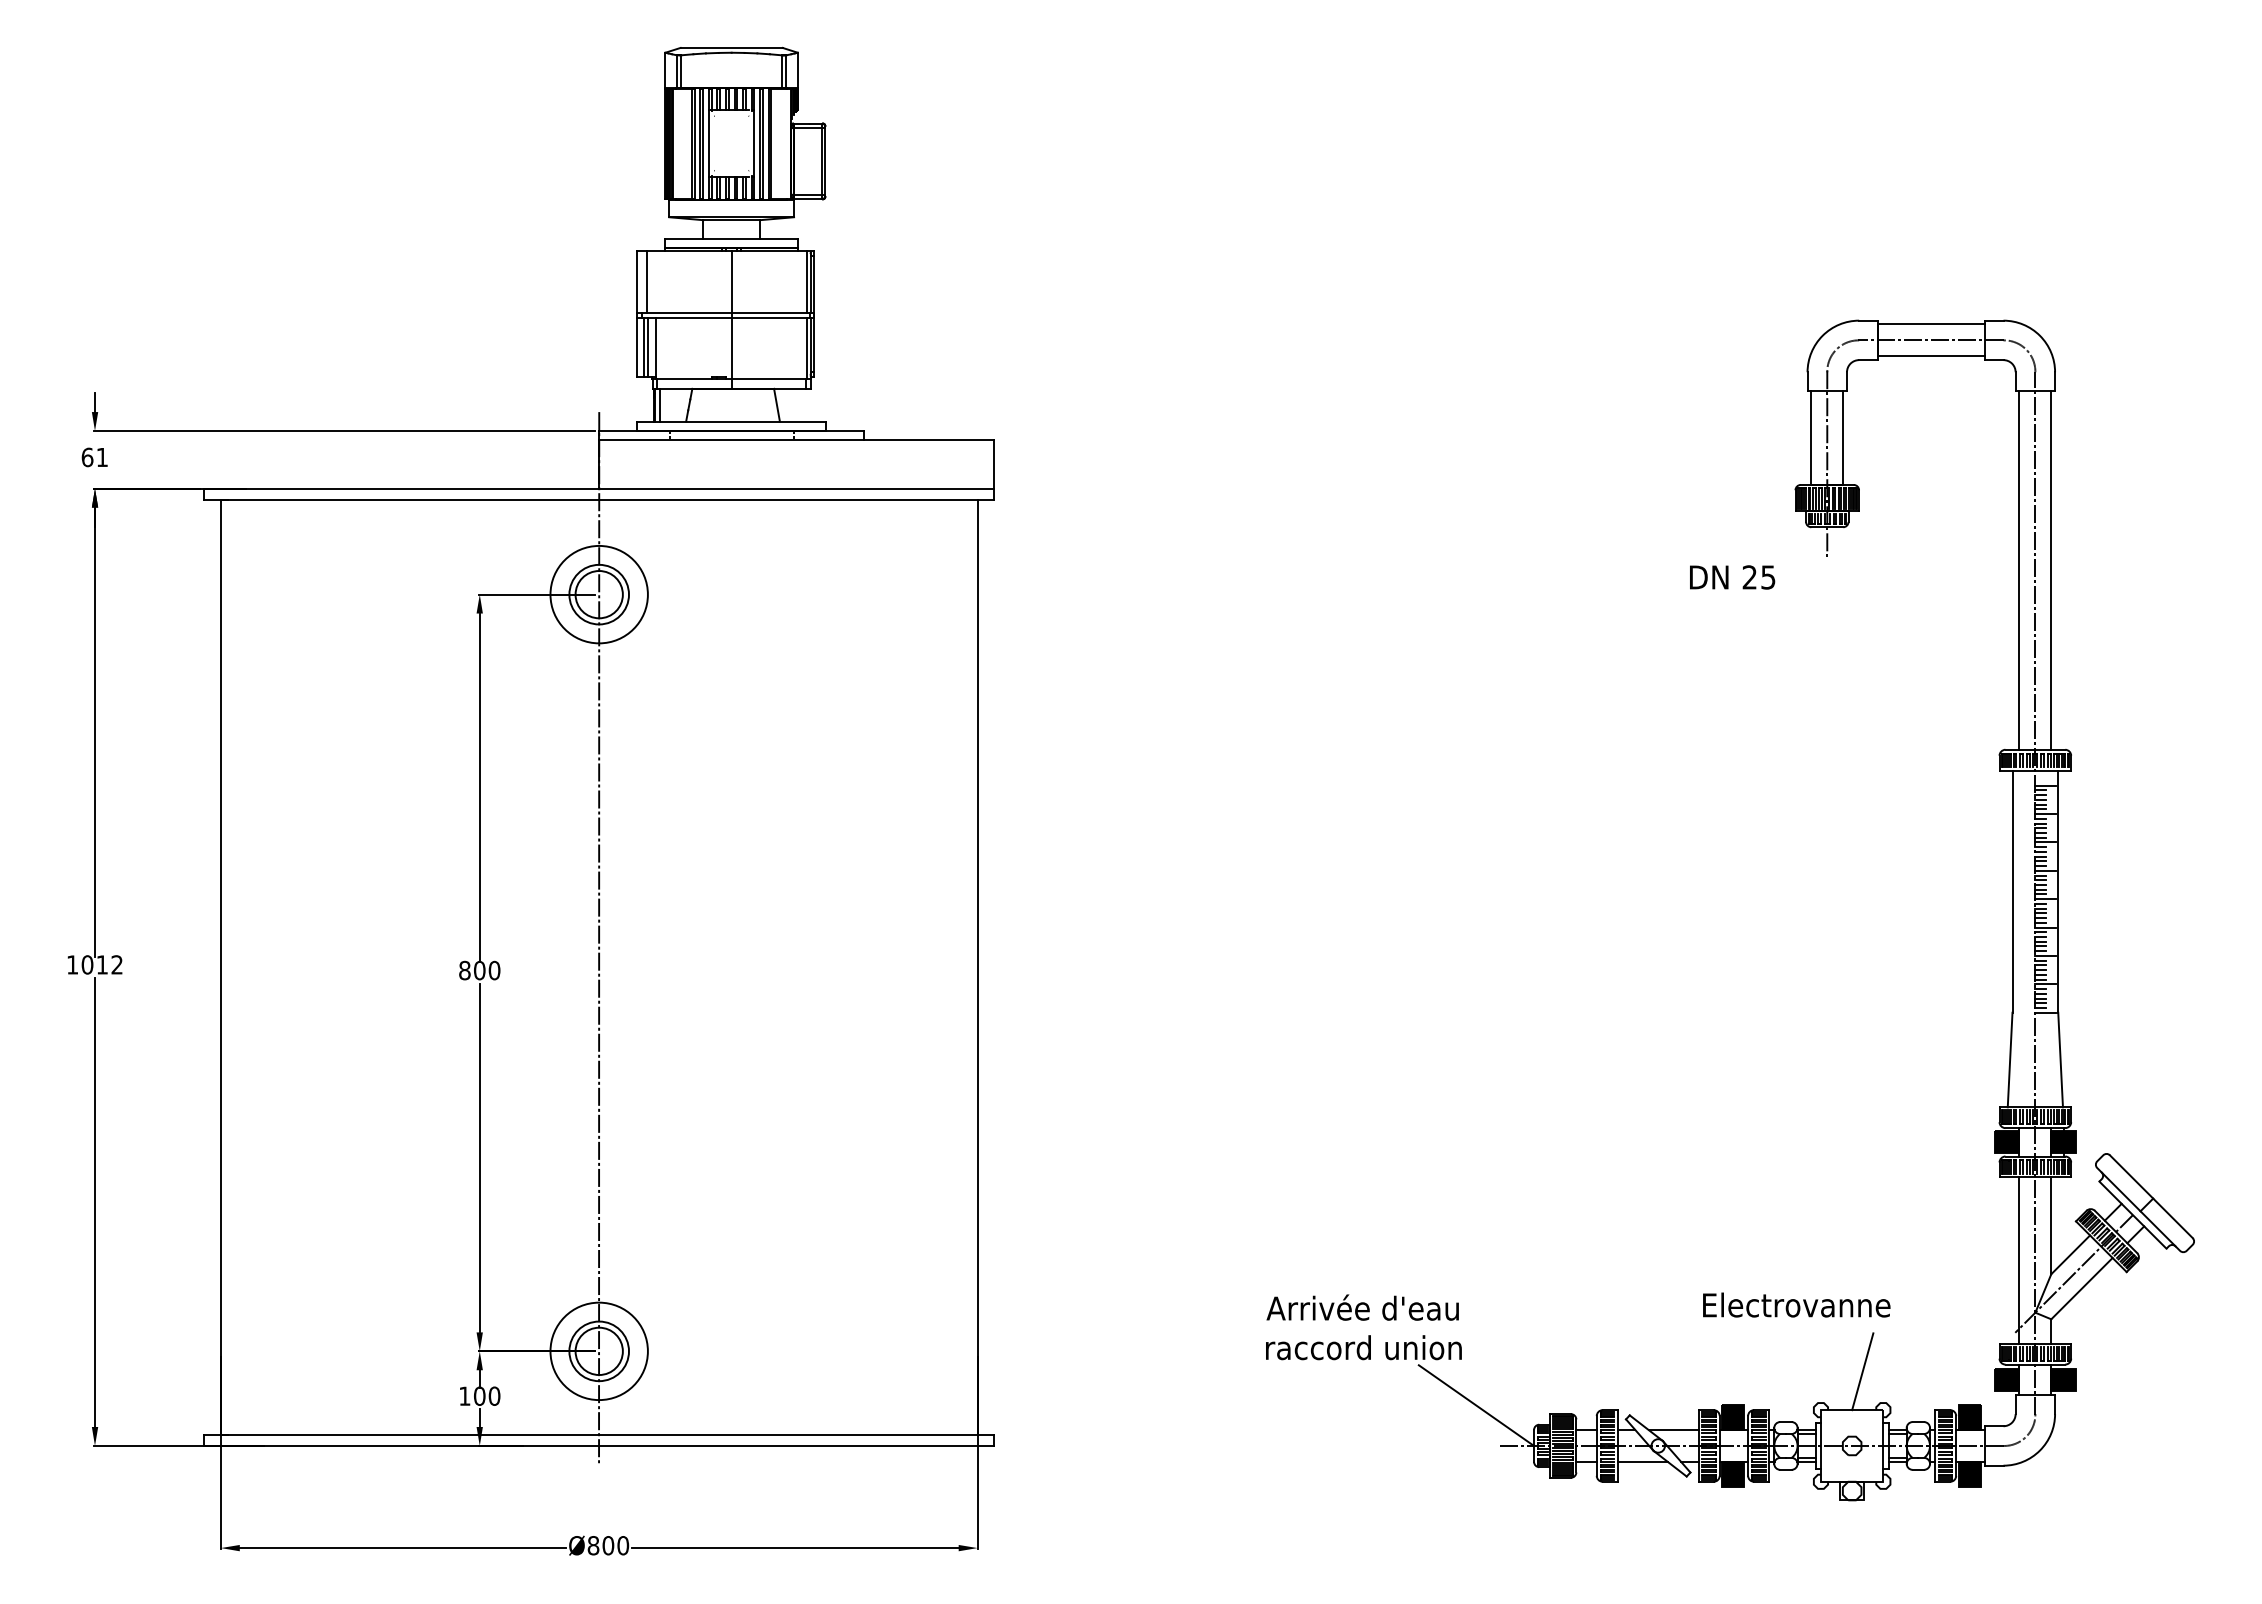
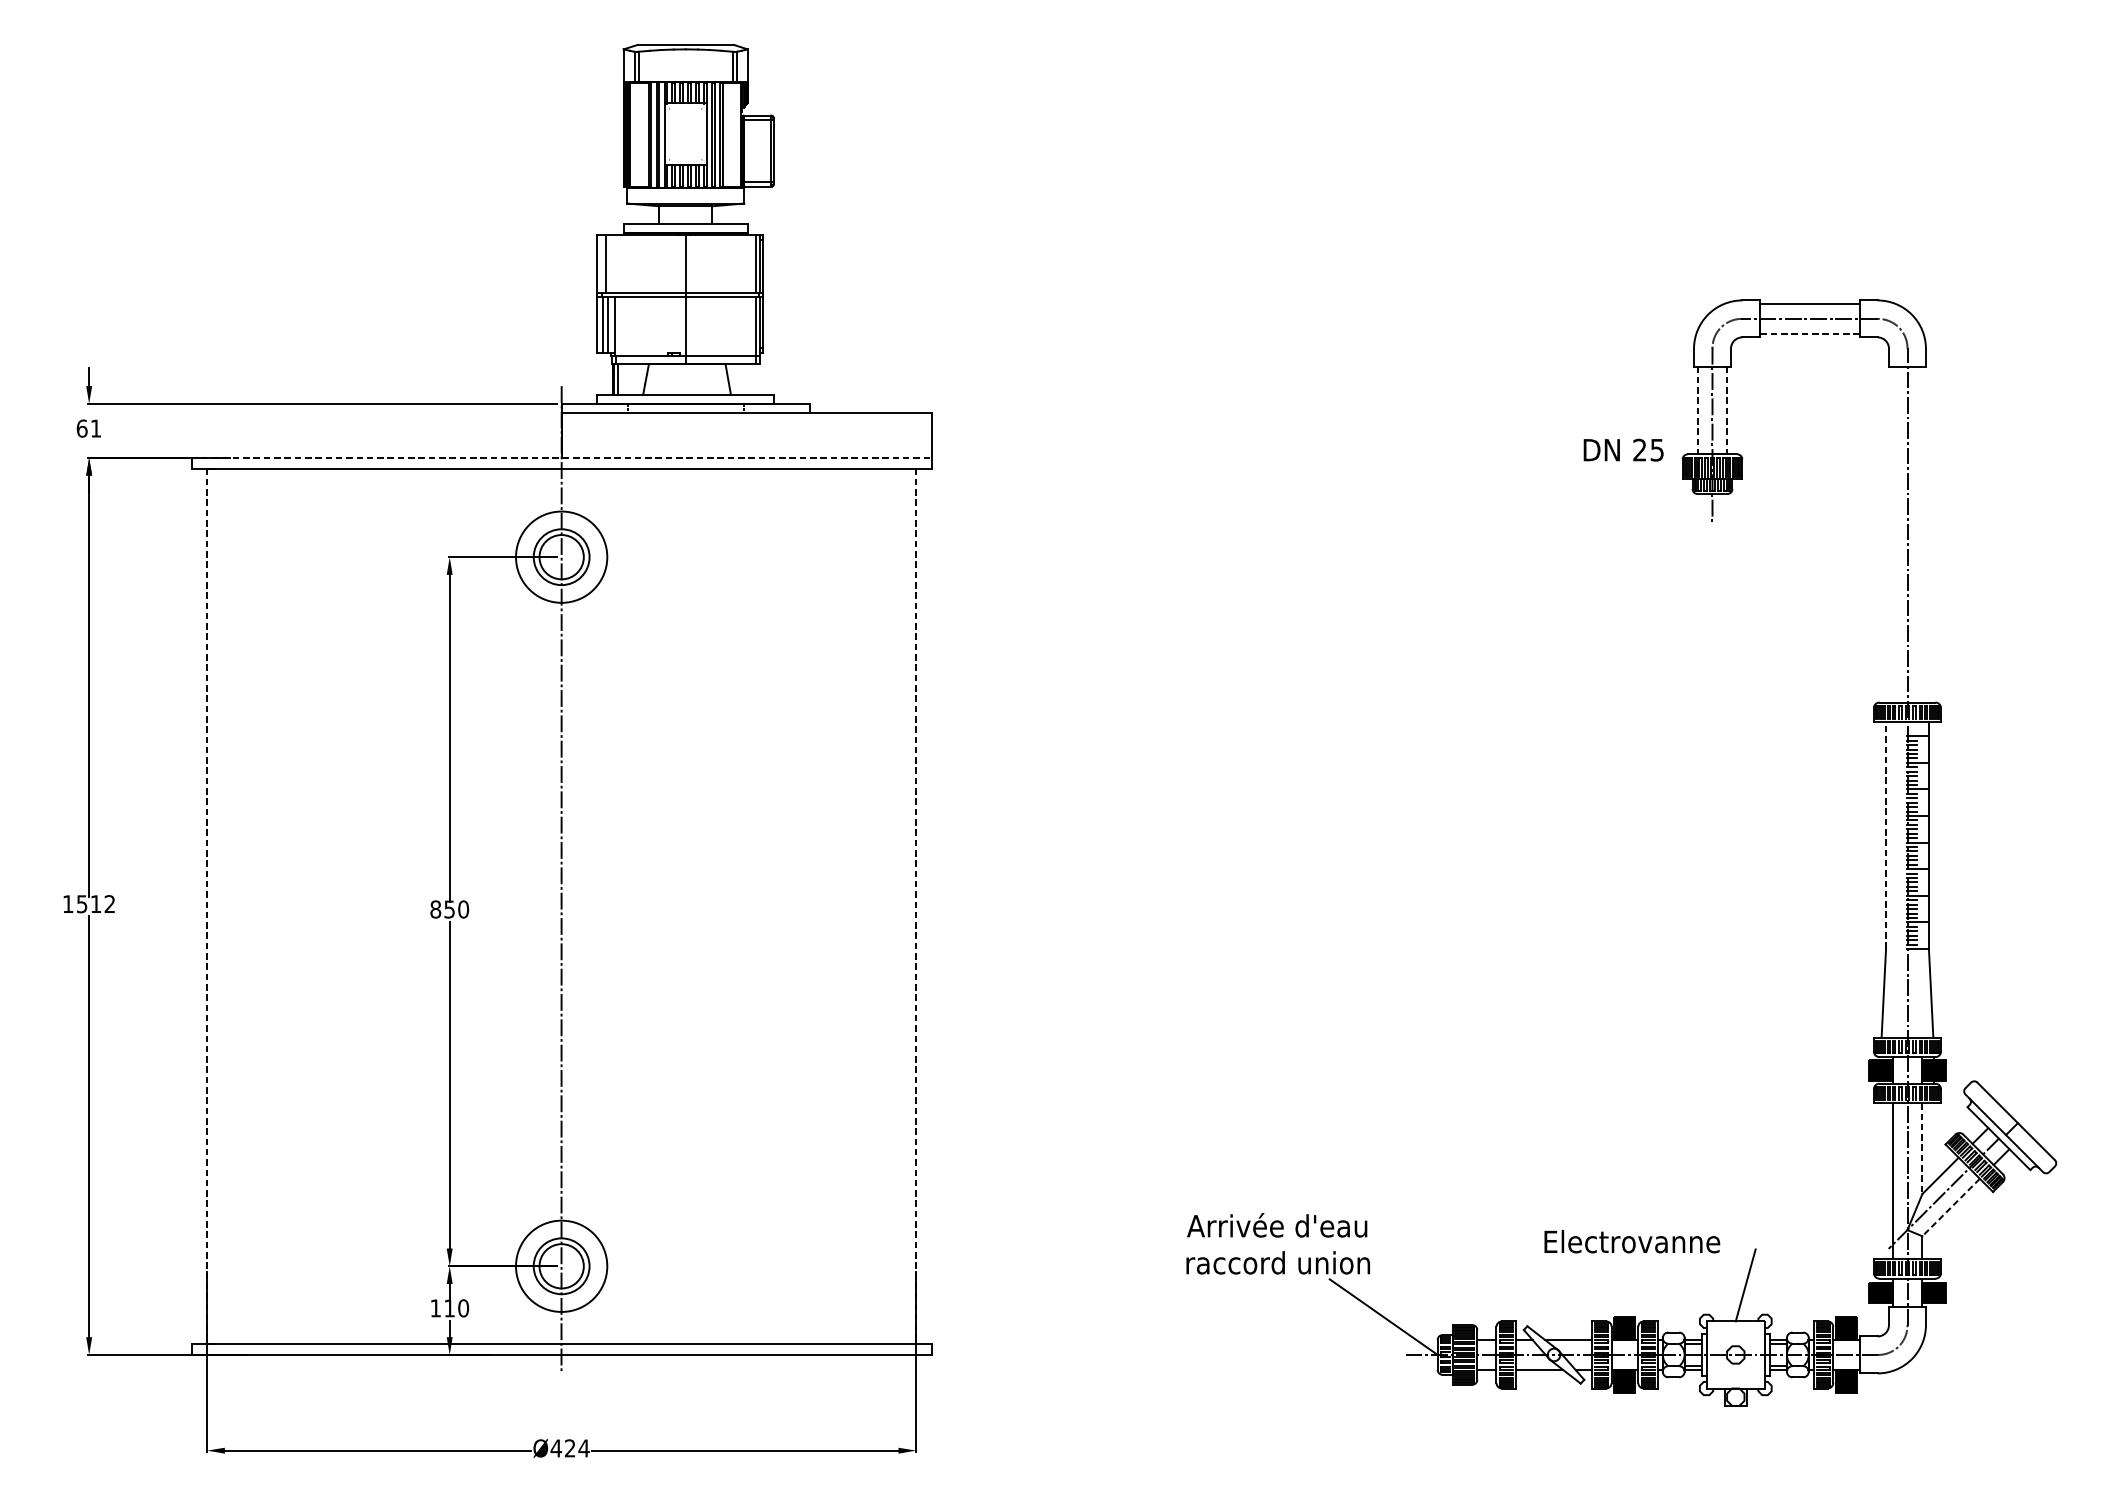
line: (1930, 356) -> (1809, 334), solid -> dashed
line: (1811, 438) -> (1697, 410), solid -> dashed
line: (1843, 438) -> (1727, 410), solid -> dashed
line: (599, 488) -> (561, 457), solid -> dashed
line: (2019, 570) -> (1892, 534), removed
line: (2051, 570) -> (1922, 534), removed
text: (1732, 577) -> (1623, 450), moved
line: (2012, 891) -> (1886, 835), solid -> dashed
text: (87, 964) -> (82, 903), 1012 -> 1512
line: (220, 967) -> (206, 906), solid -> dashed
line: (977, 967) -> (916, 906), solid -> dashed
text: (479, 970) -> (449, 909), 800 -> 850
line: (2051, 1226) -> (1922, 1149), solid -> dashed
line: (2081, 1289) -> (1950, 1208), solid -> dashed
text: (1796, 1304) -> (1632, 1241), moved
text: (479, 1395) -> (449, 1307), 100 -> 110
text: (608, 1545) -> (570, 1448), Ø800 -> Ø424

